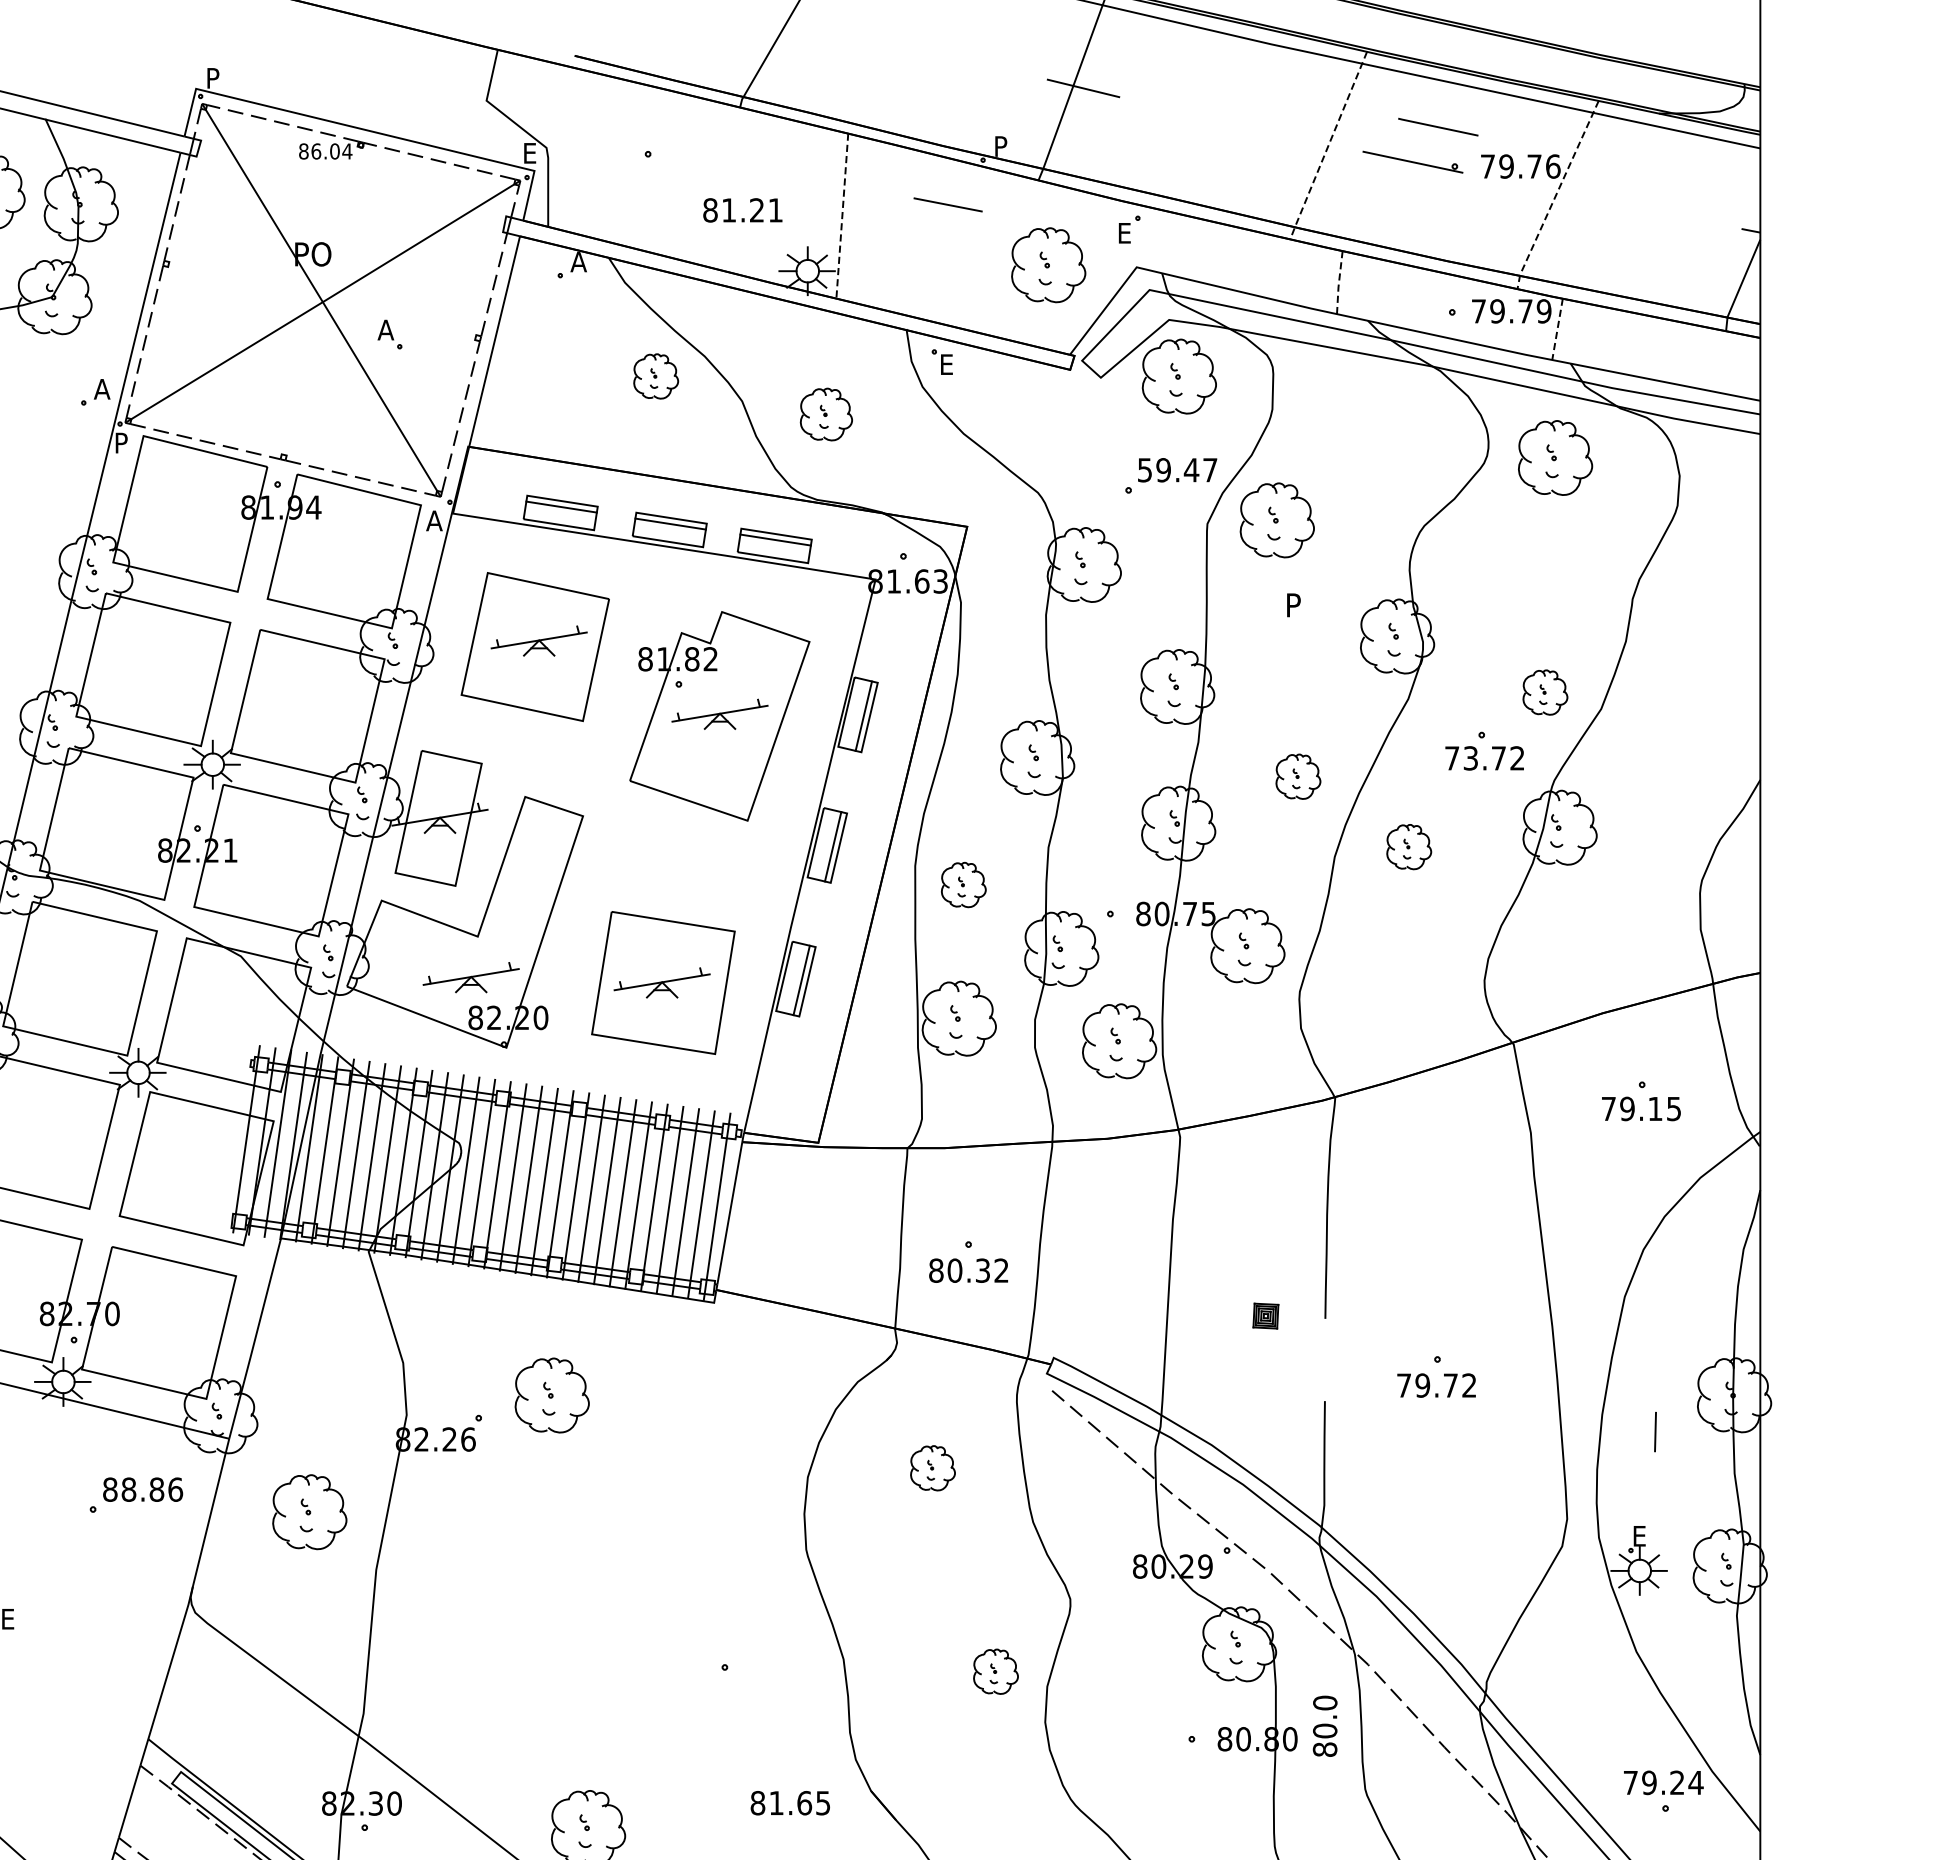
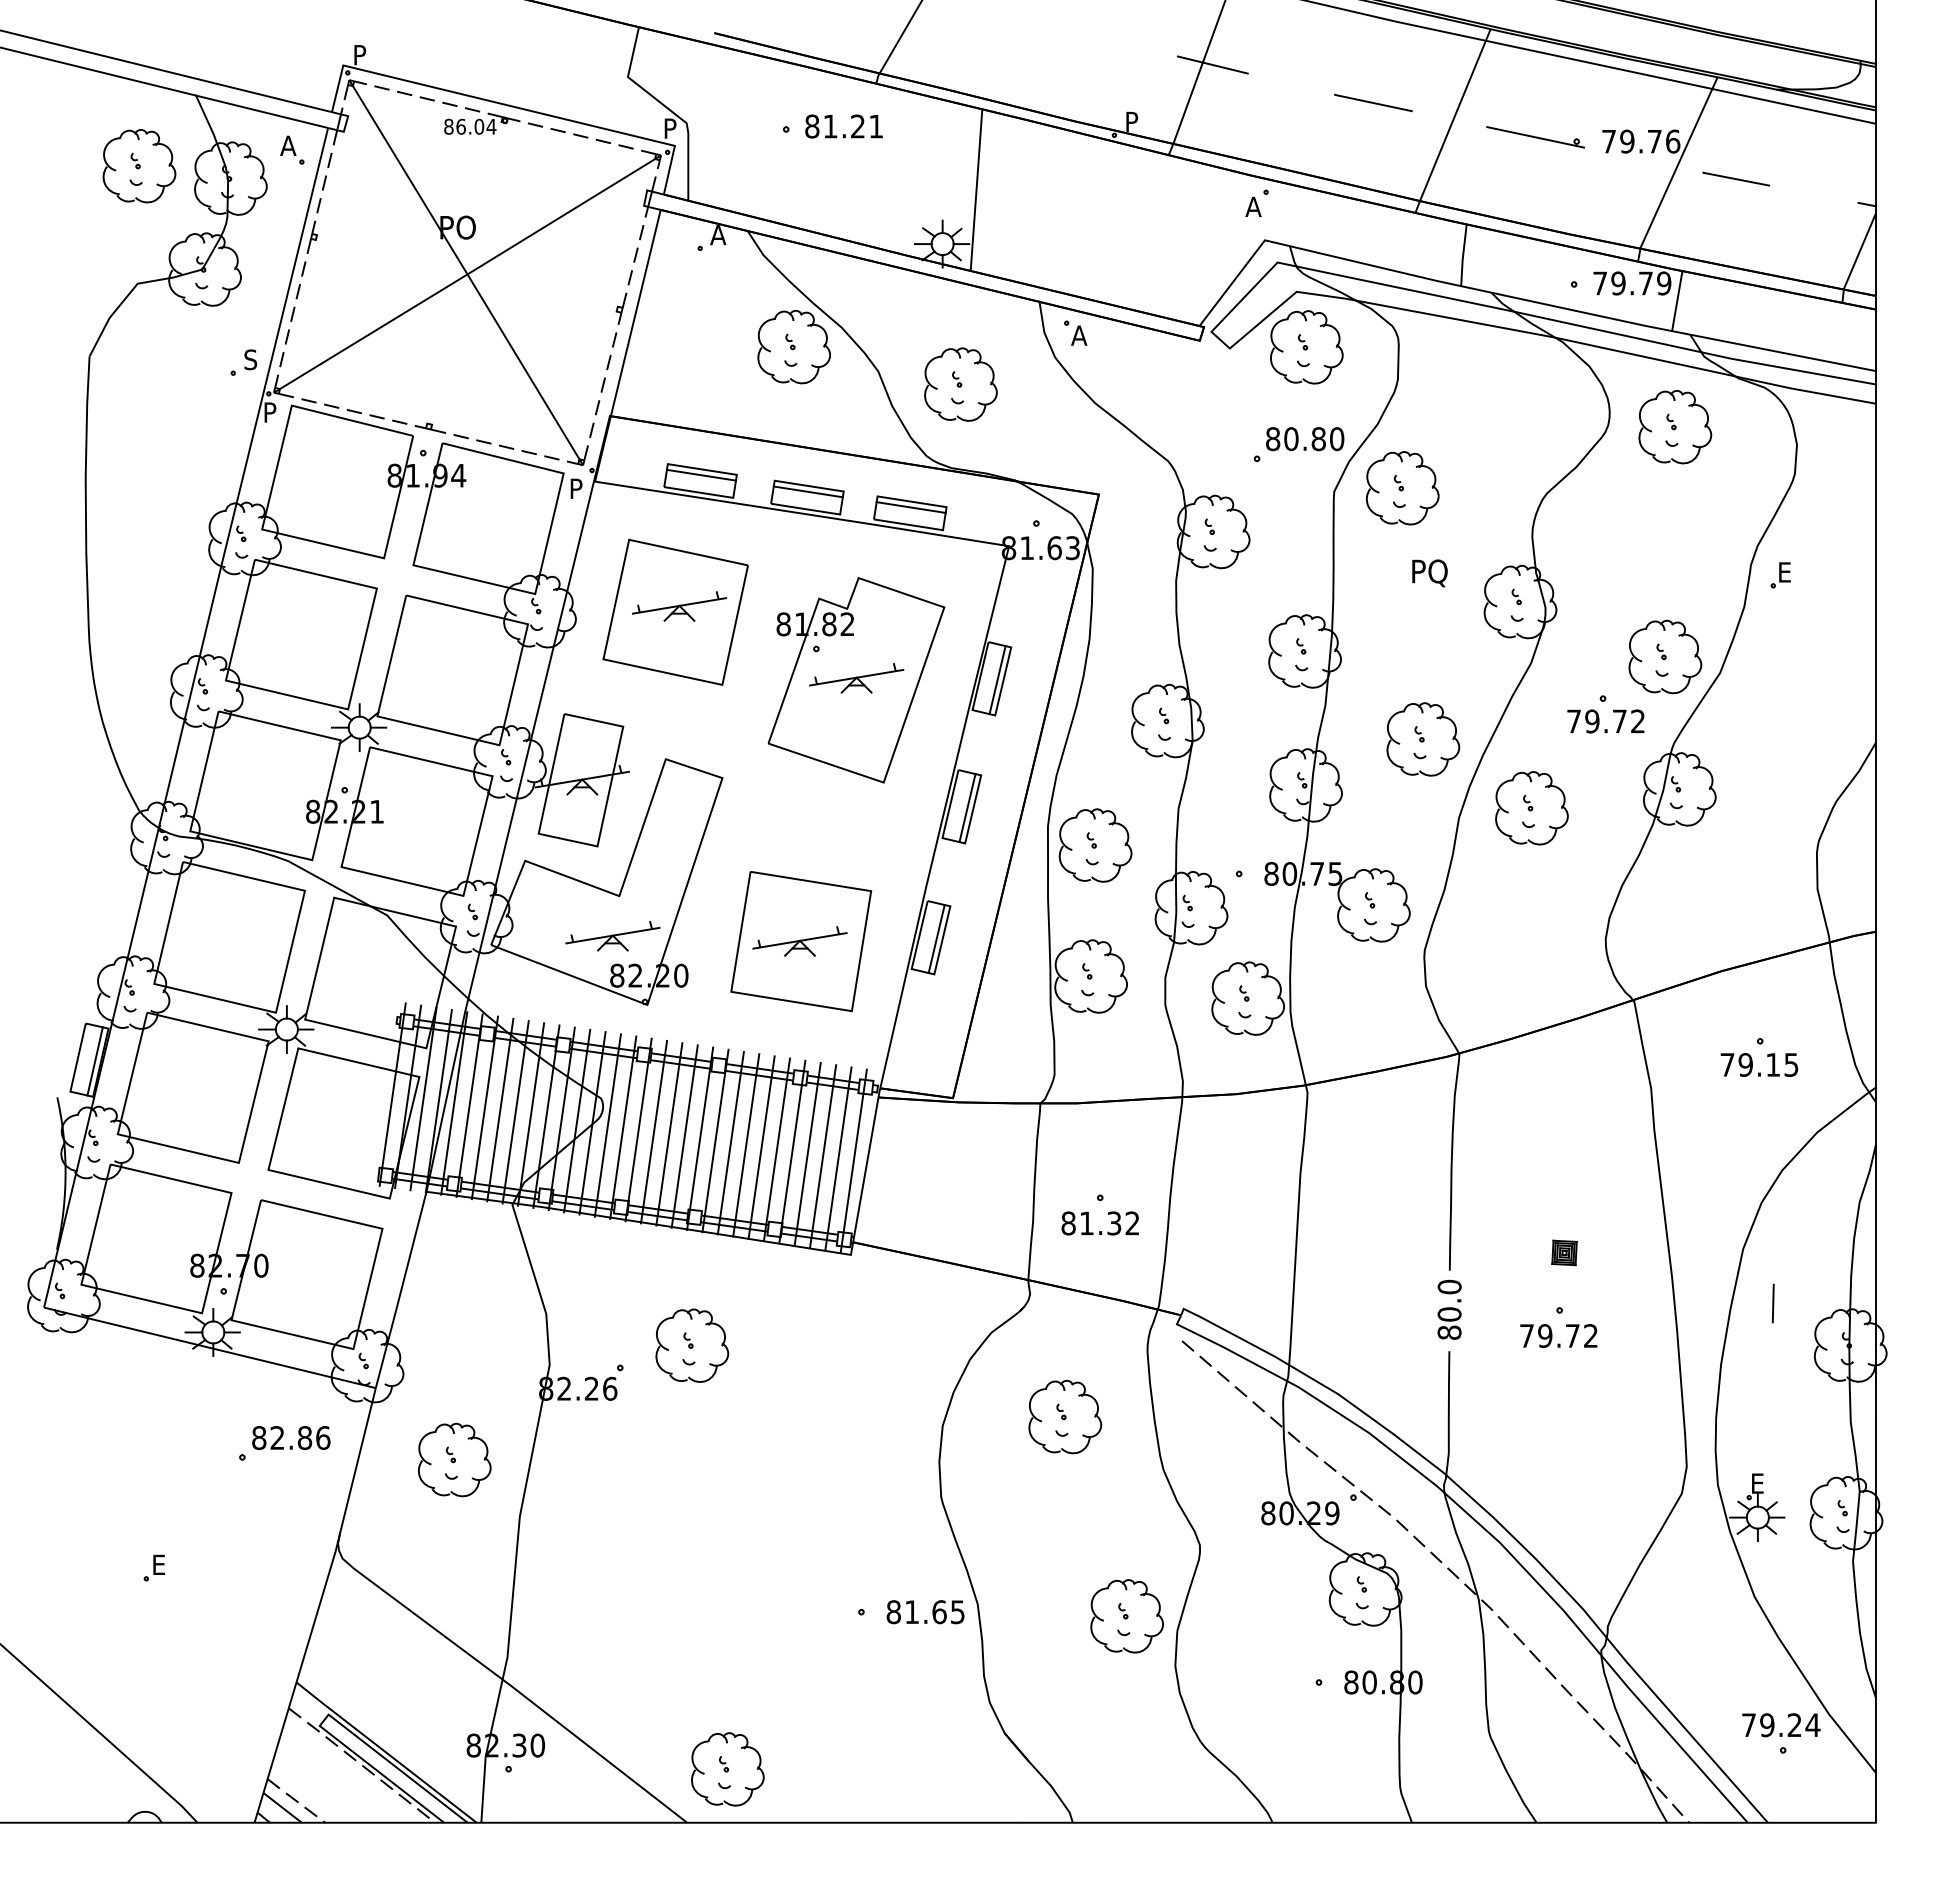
line: (1438, 126) -> (1373, 102), moved
line: (1328, 146) -> (1452, 121), dashed -> solid
text: (531, 153) -> (671, 128), E -> P
line: (1555, 196) -> (1675, 170), dashed -> solid
line: (947, 204) -> (1735, 178), moved
text: (742, 210) -> (843, 126), moved
line: (842, 217) -> (976, 191), dashed -> solid
text: (1125, 232) -> (1253, 206), E -> A
part: (1048, 265) -> (1178, 238), removed
line: (1339, 282) -> (1463, 255), dashed -> solid
line: (1557, 329) -> (1677, 301), dashed -> solid
part: (390, 333) -> (292, 149), moved
text: (947, 364) -> (1079, 335), E -> A
part: (655, 376) -> (793, 347), size x1.67
text: (102, 388) -> (251, 359), A -> S
part: (825, 414) -> (960, 384), size x1.43
text: (1178, 470) -> (1305, 439), 59.47 -> 80.80
text: (434, 520) -> (576, 488), A -> P
text: (1312, 607) -> (1437, 573), P -> PQ
part: (1662, 609) -> (1780, 575), added
part: (1545, 692) -> (1665, 656), size x1.67
text: (1471, 758) -> (1592, 721), 73.72 -> 79.72
part: (1298, 776) -> (1423, 739), size x1.67
part: (1408, 847) -> (1531, 808), size x1.67
part: (963, 884) -> (1095, 845), size x1.67
text: (954, 1270) -> (1086, 1223), 80.32 -> 81.32
part: (1265, 1315) -> (1564, 1252), moved
line: (1654, 1432) -> (1772, 1303), moved
part: (933, 1467) -> (1065, 1416), size x1.67
text: (128, 1490) -> (277, 1438), 88.86 -> 82.86
part: (995, 1671) -> (1126, 1616), size x1.67
text: (1325, 1725) -> (1449, 1309), moved
text: (790, 1803) -> (925, 1612), moved

